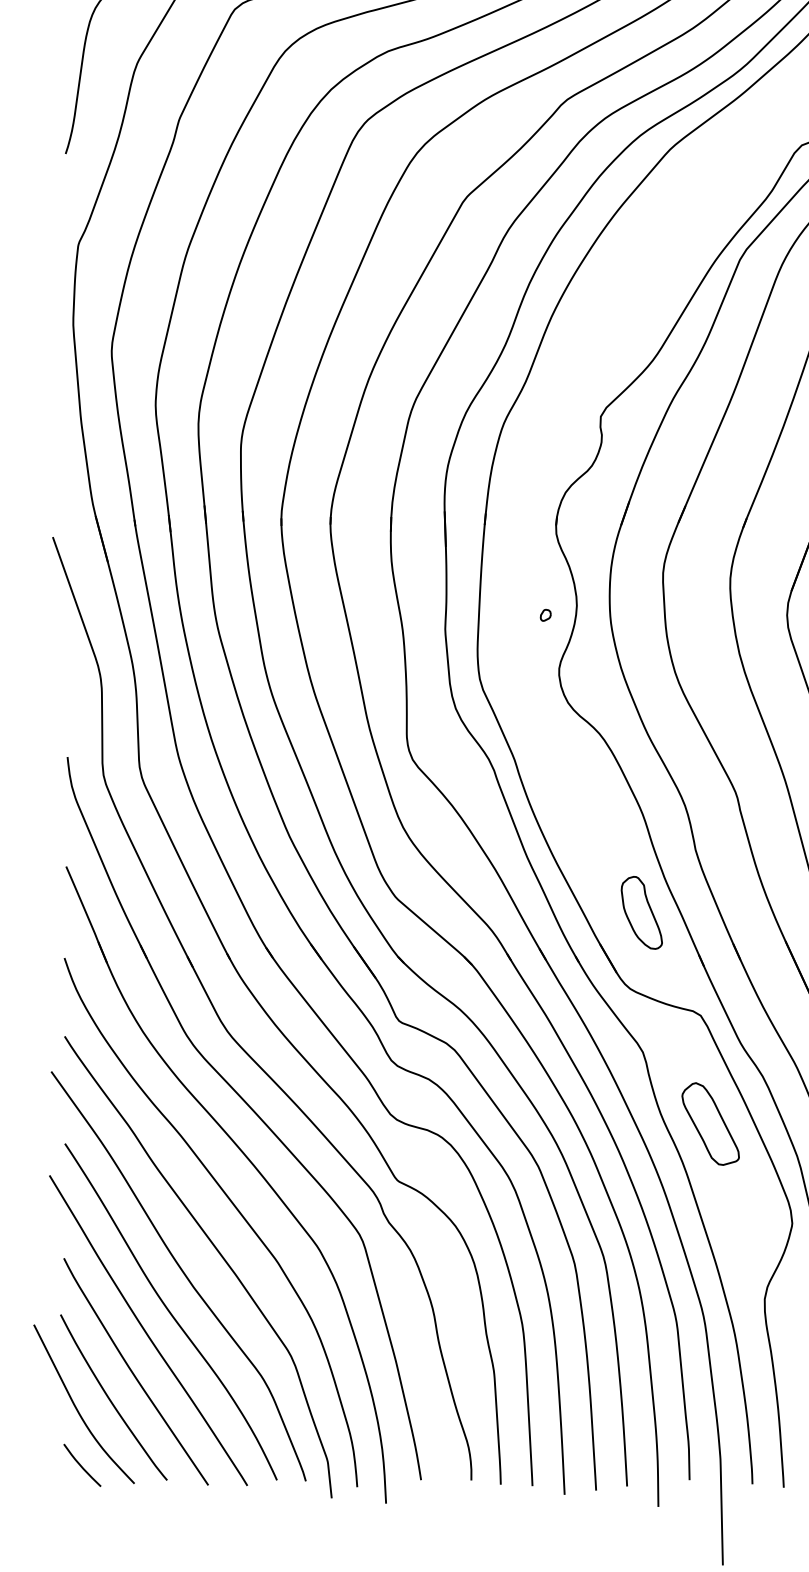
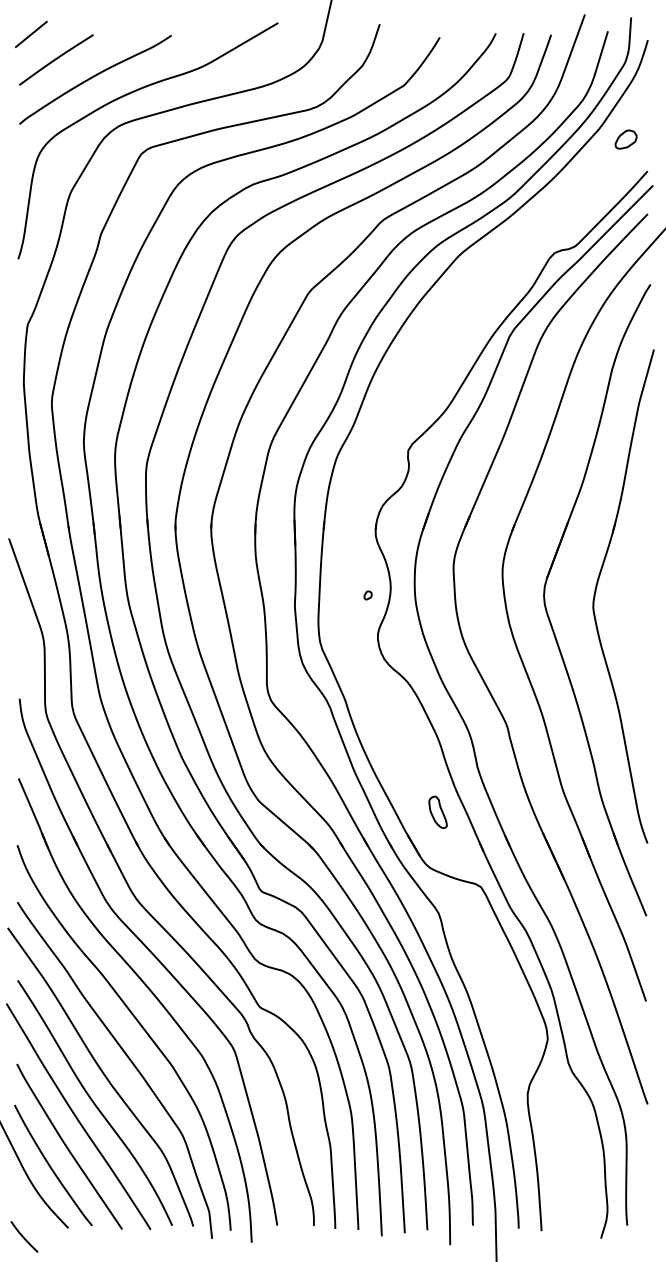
part: (640, 913) -> (437, 812), size x0.6
part: (709, 1123) -> (487, 965), removed
curve: (81, 1464) -> (23, 1236), moved

